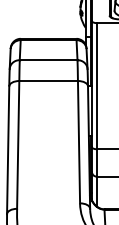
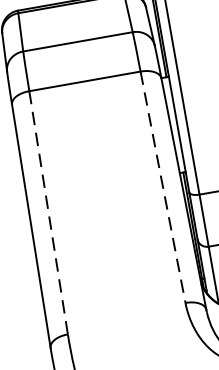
line: (79, 142) -> (164, 187), solid -> dashed
line: (18, 144) -> (49, 211), solid -> dashed

